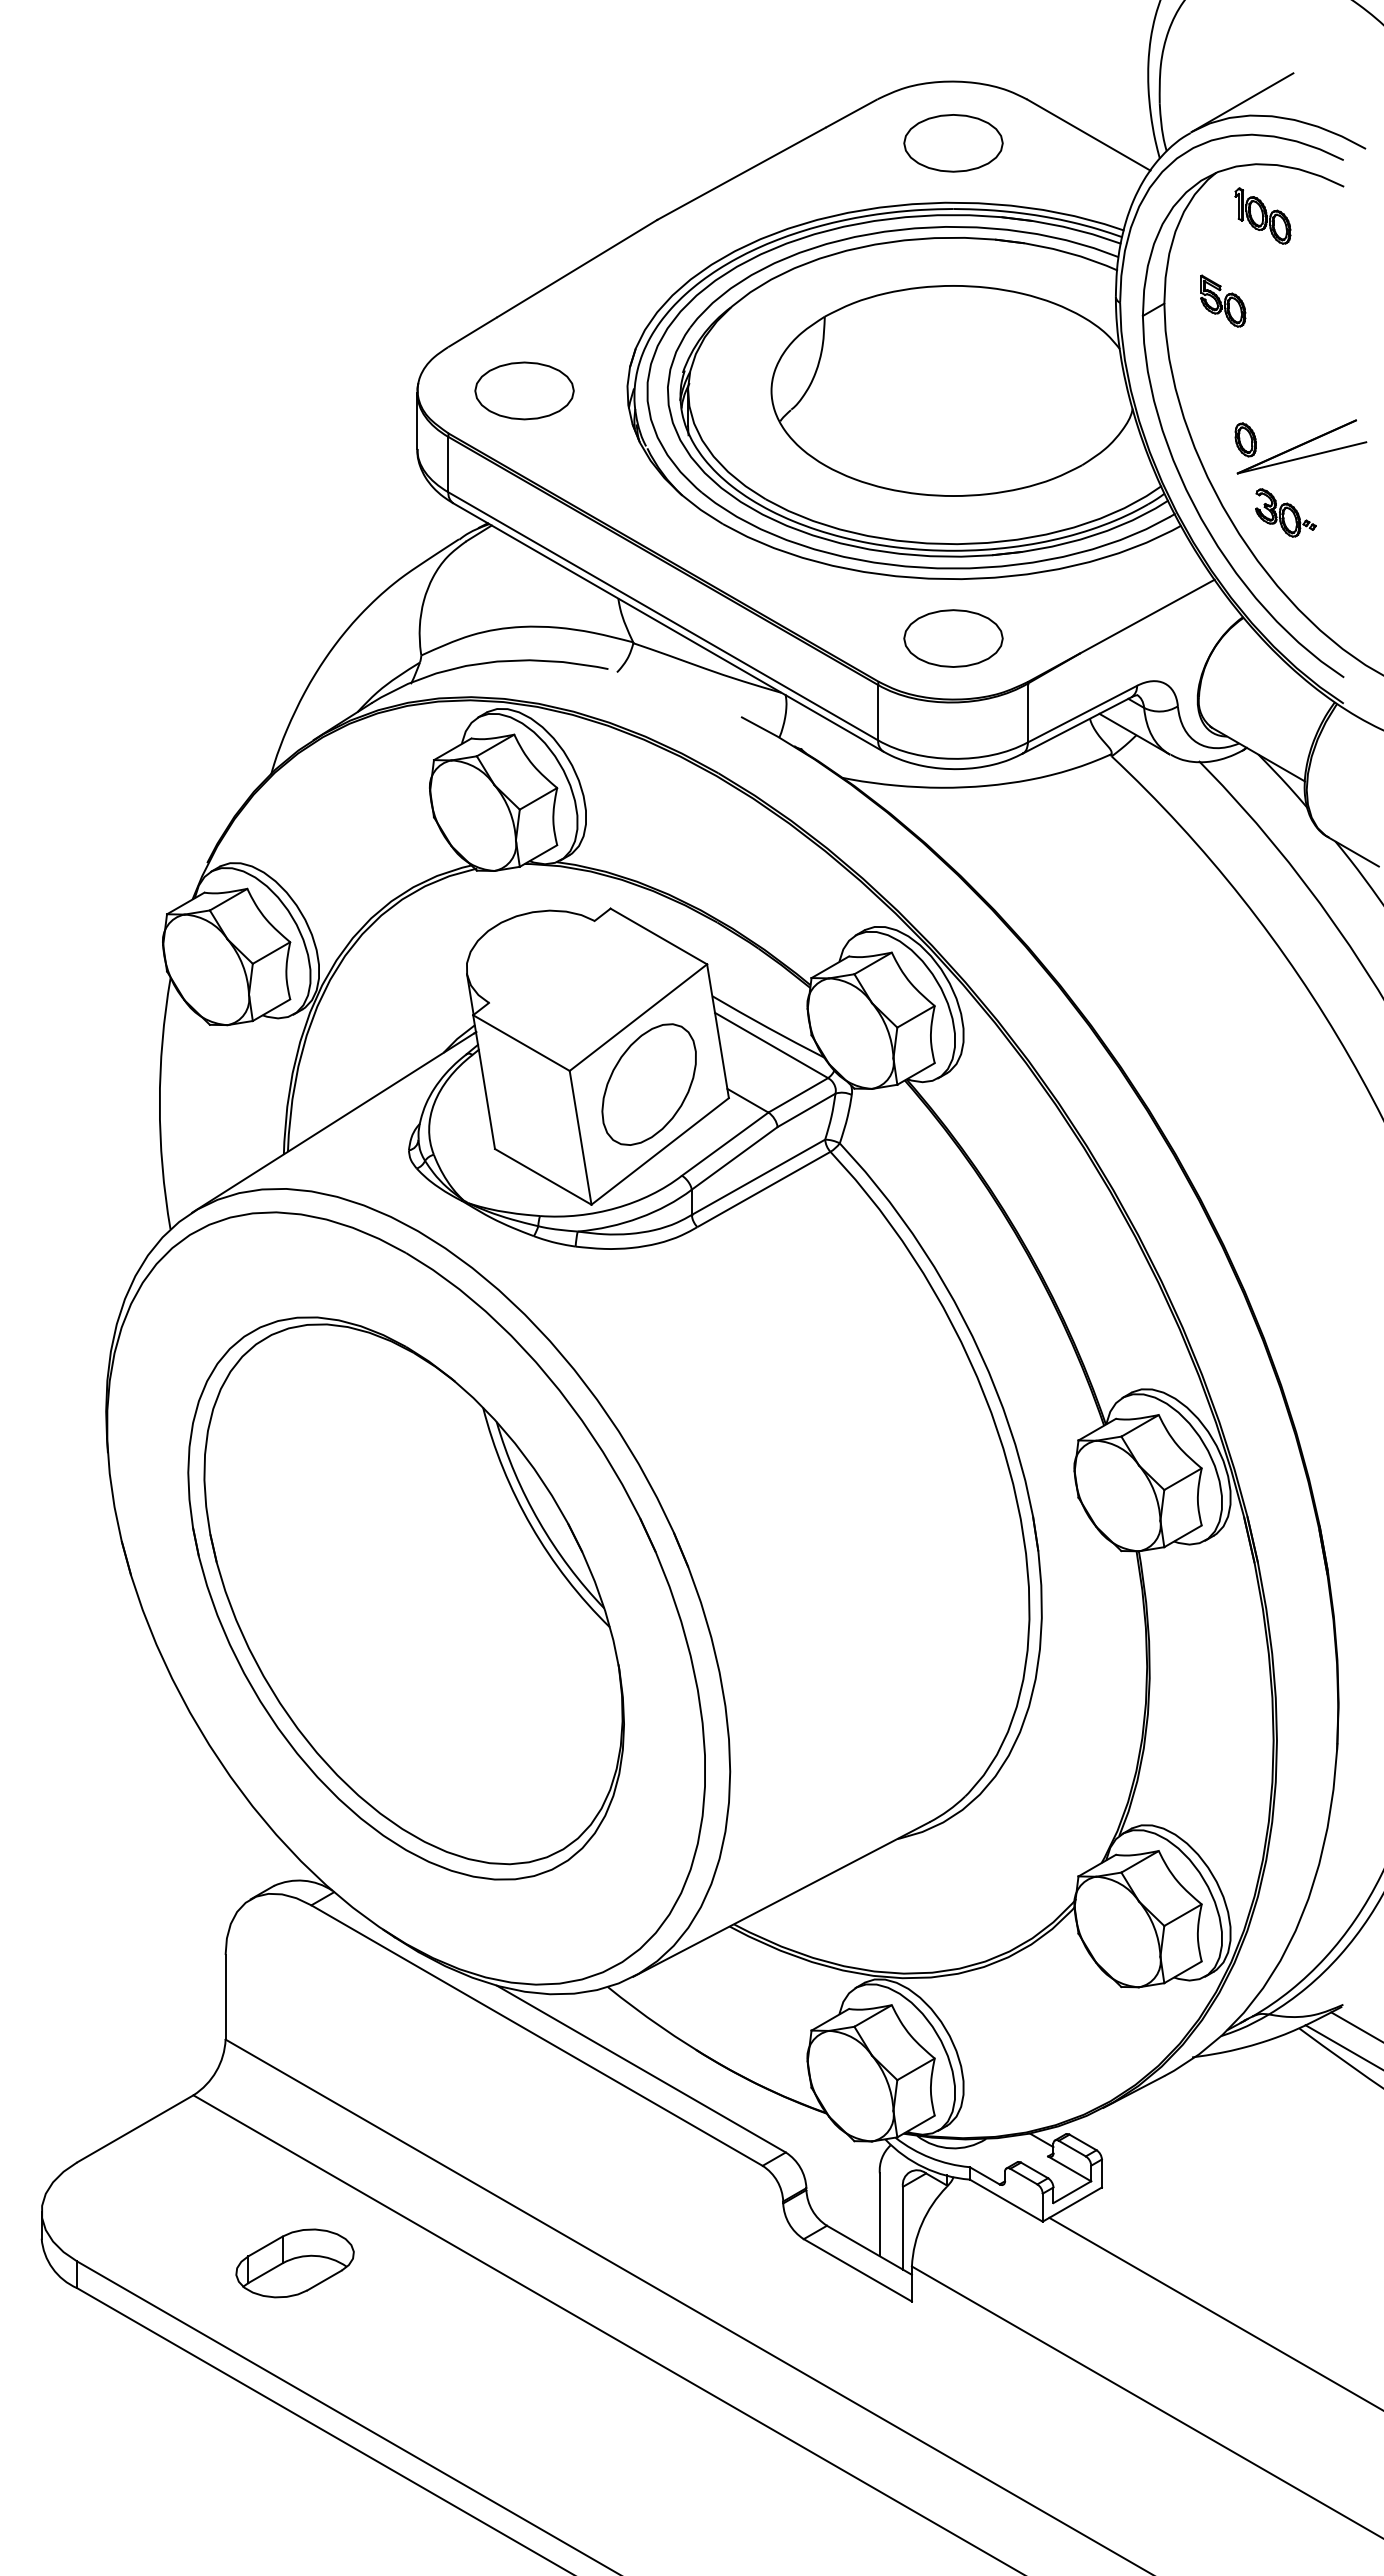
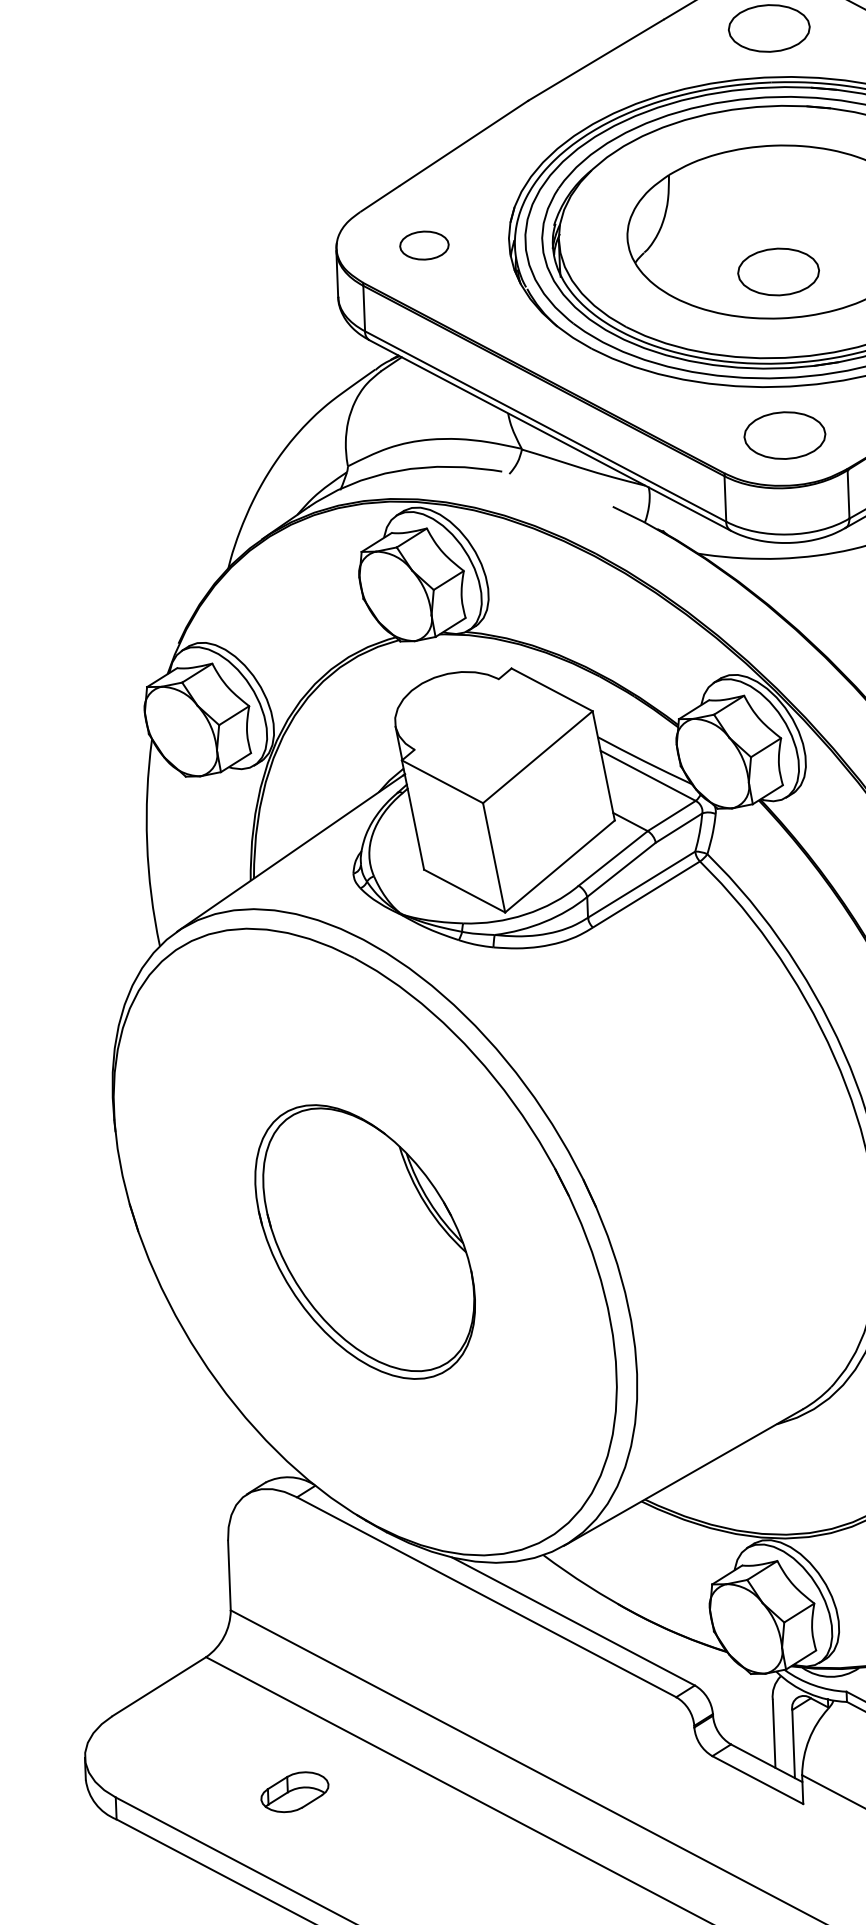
part: (524, 390) -> (424, 245), size x0.6
part: (953, 439) -> (778, 271), added
part: (648, 1084) -> (548, 811), removed
part: (405, 1598) -> (364, 1242), size x0.6
part: (294, 2263) -> (294, 1792), size x0.7

